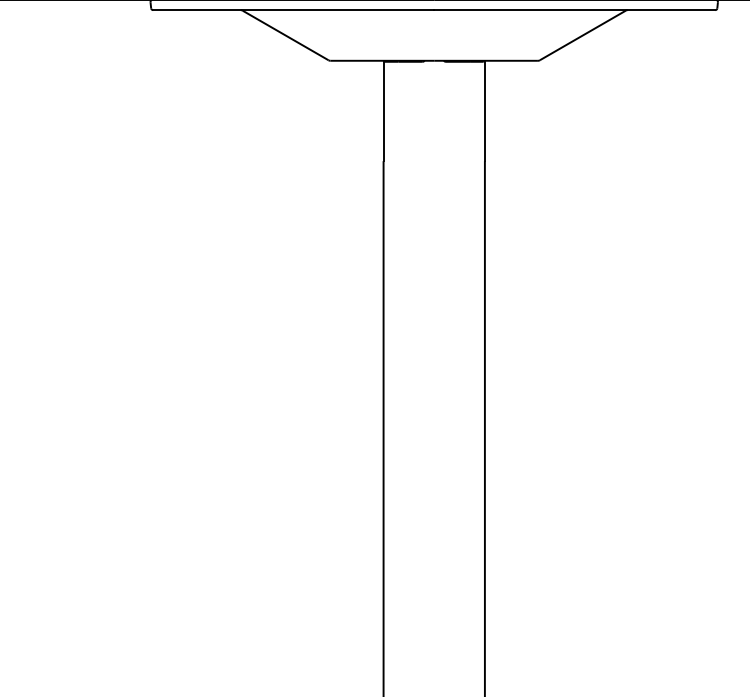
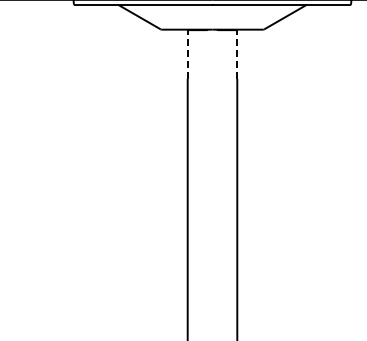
line: (383, 111) -> (187, 54), solid -> dashed
line: (485, 111) -> (237, 54), solid -> dashed

